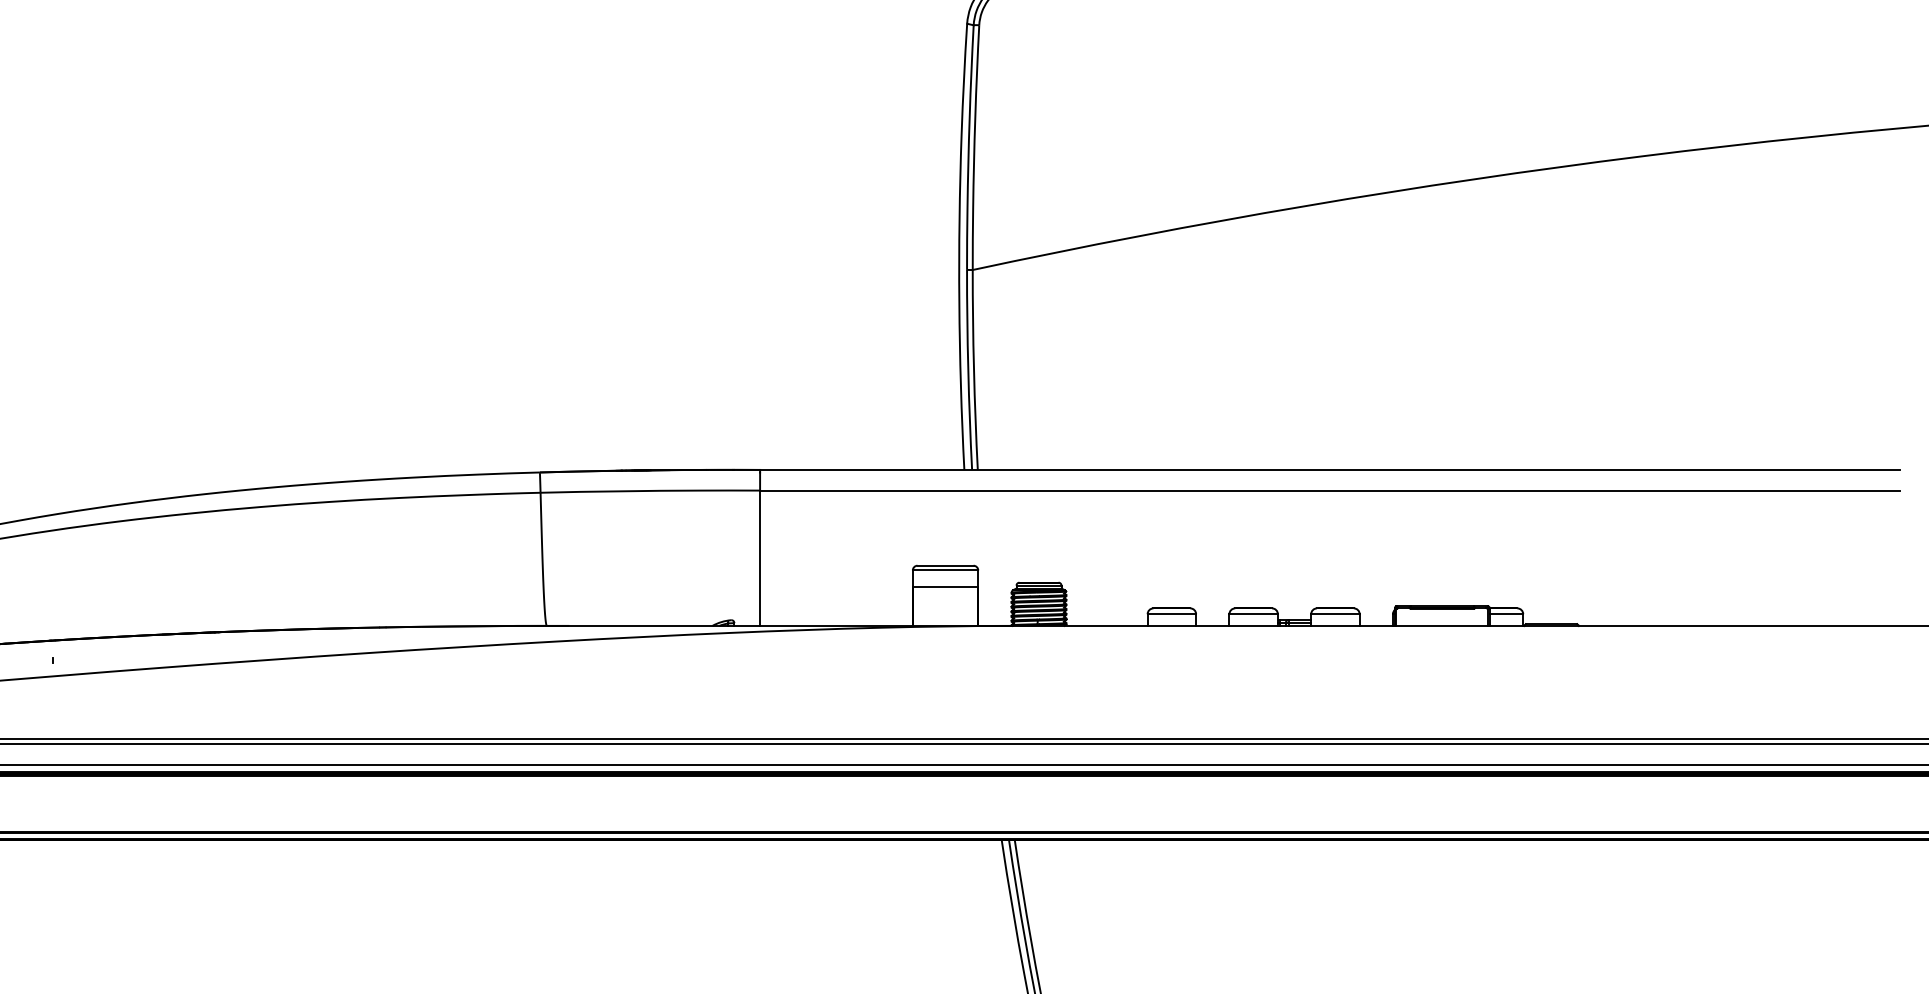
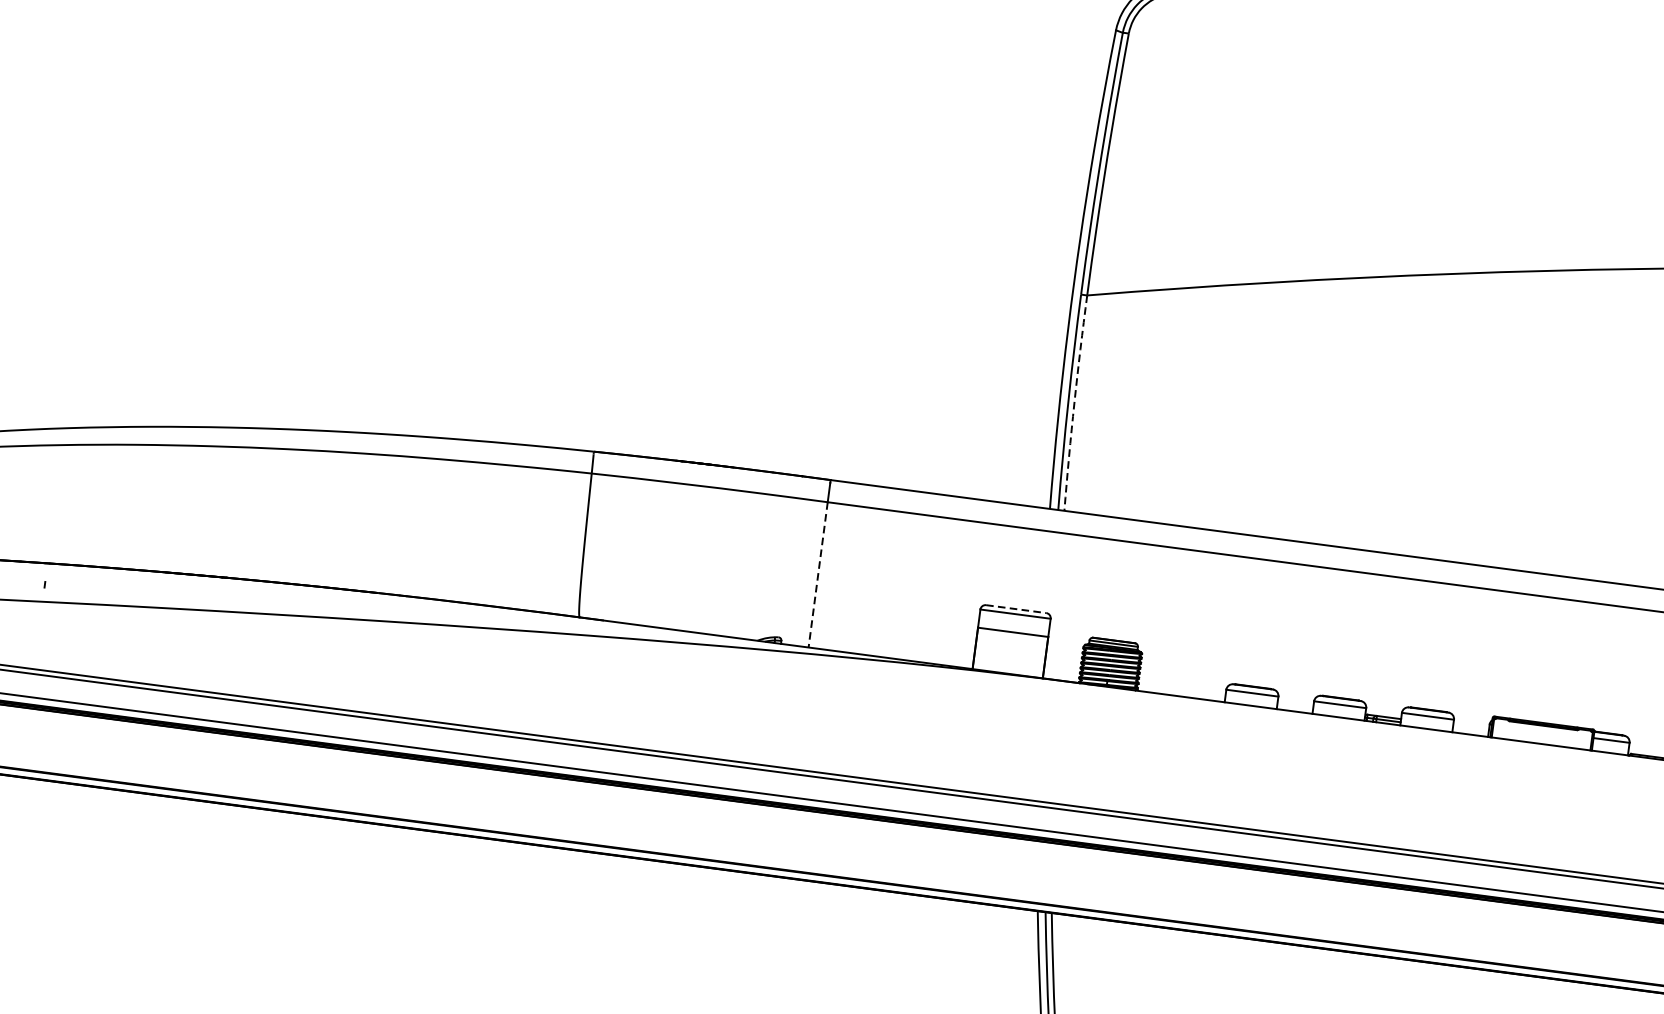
arc: (973, 370) -> (1073, 403), solid -> dashed
line: (760, 558) -> (818, 575), solid -> dashed
line: (946, 565) -> (1017, 609), solid -> dashed

